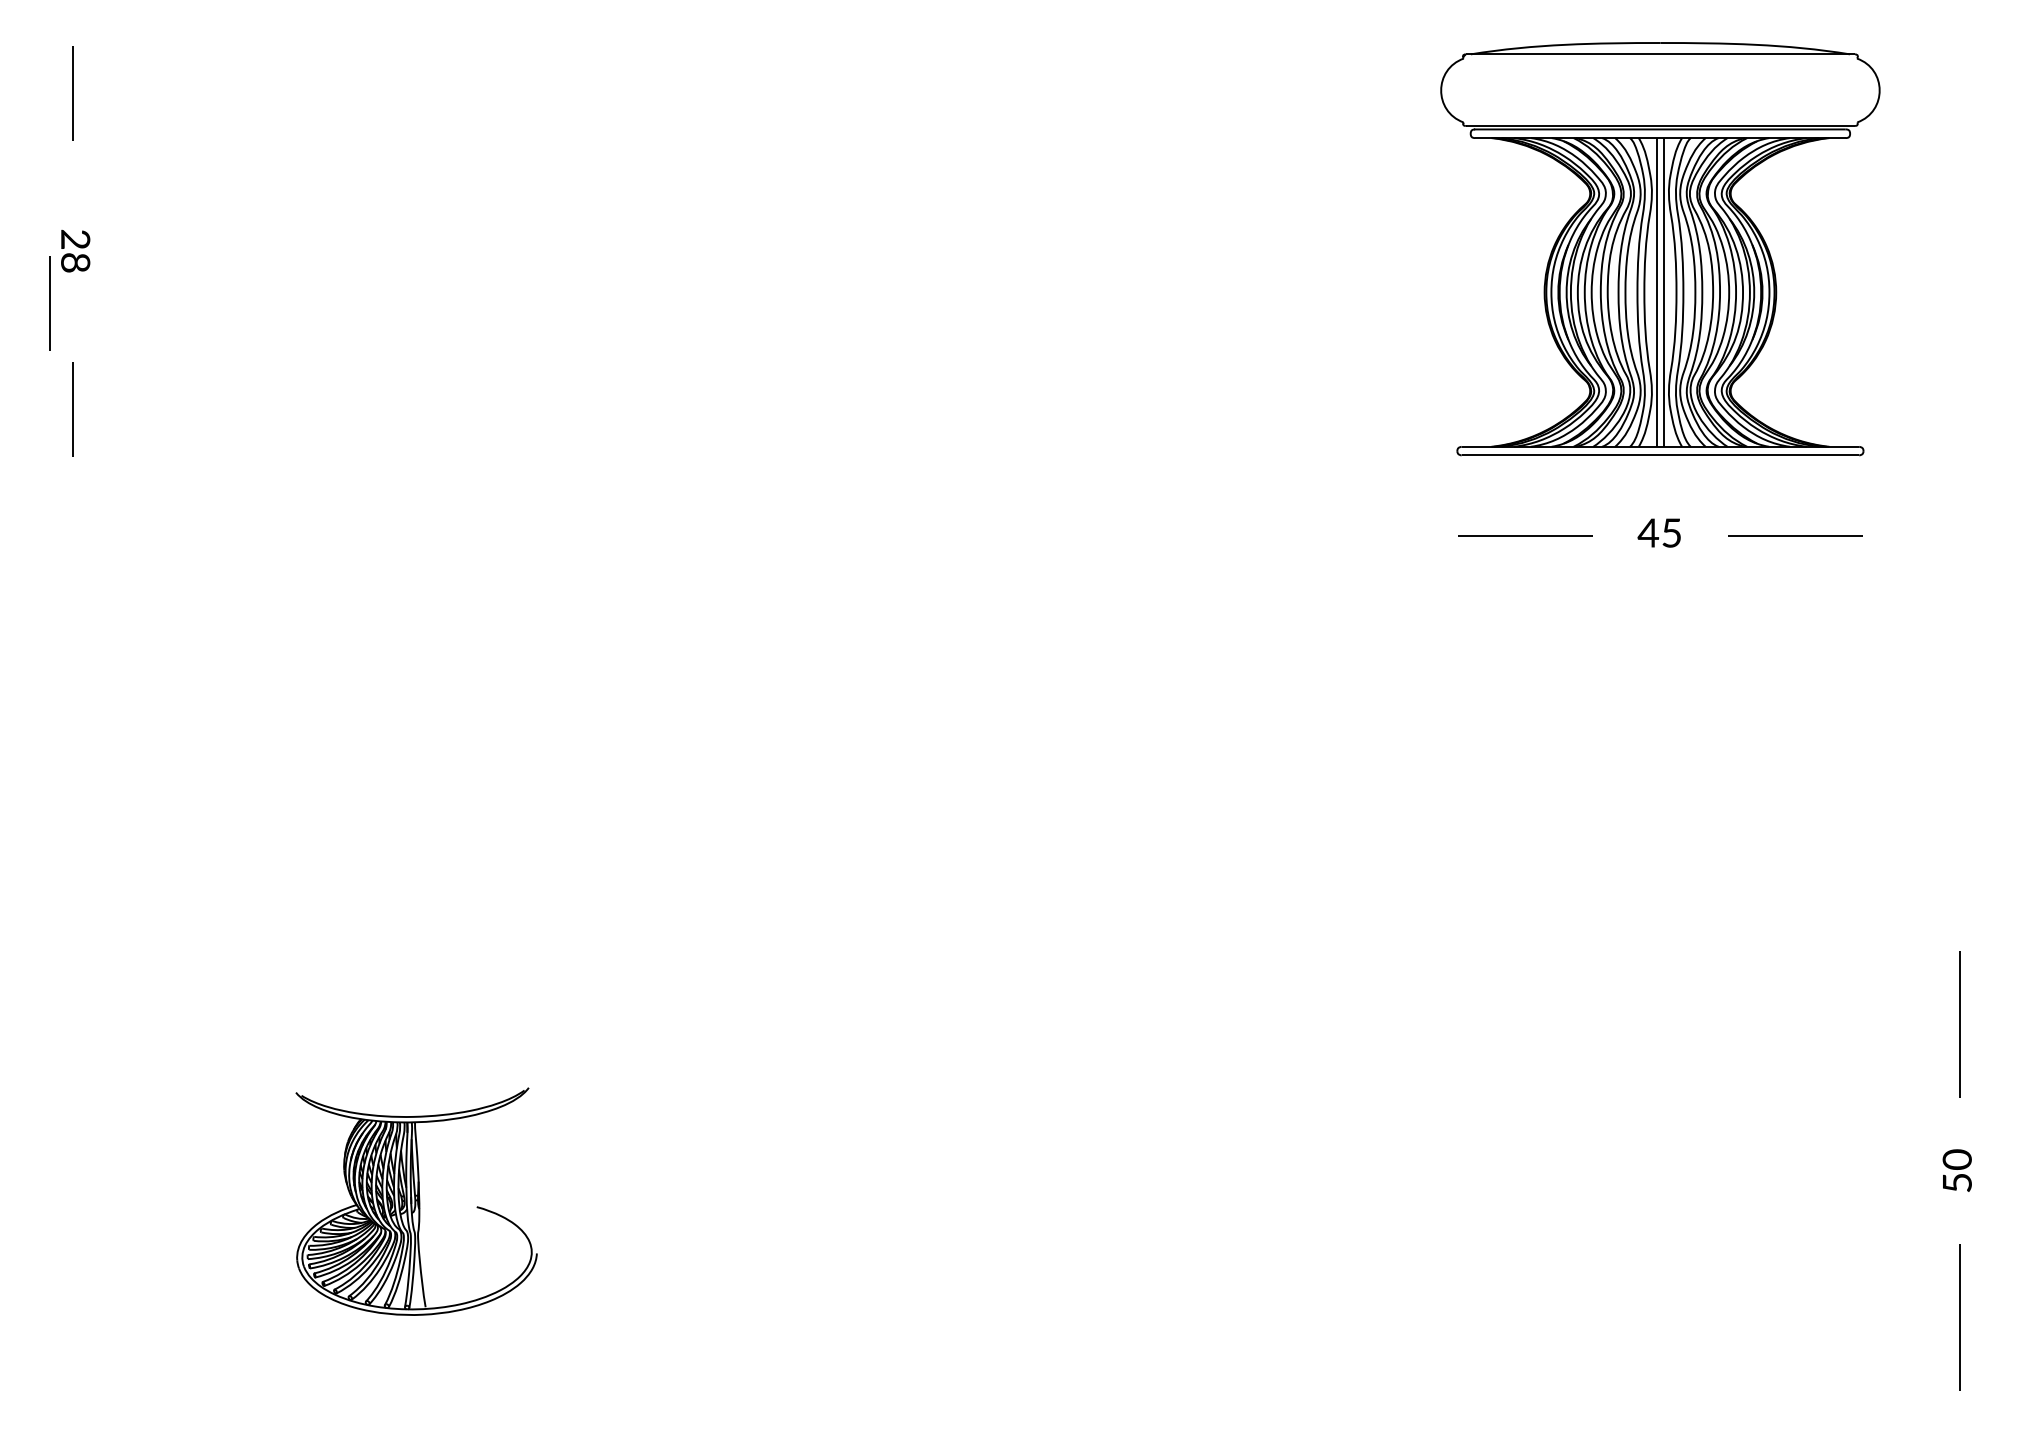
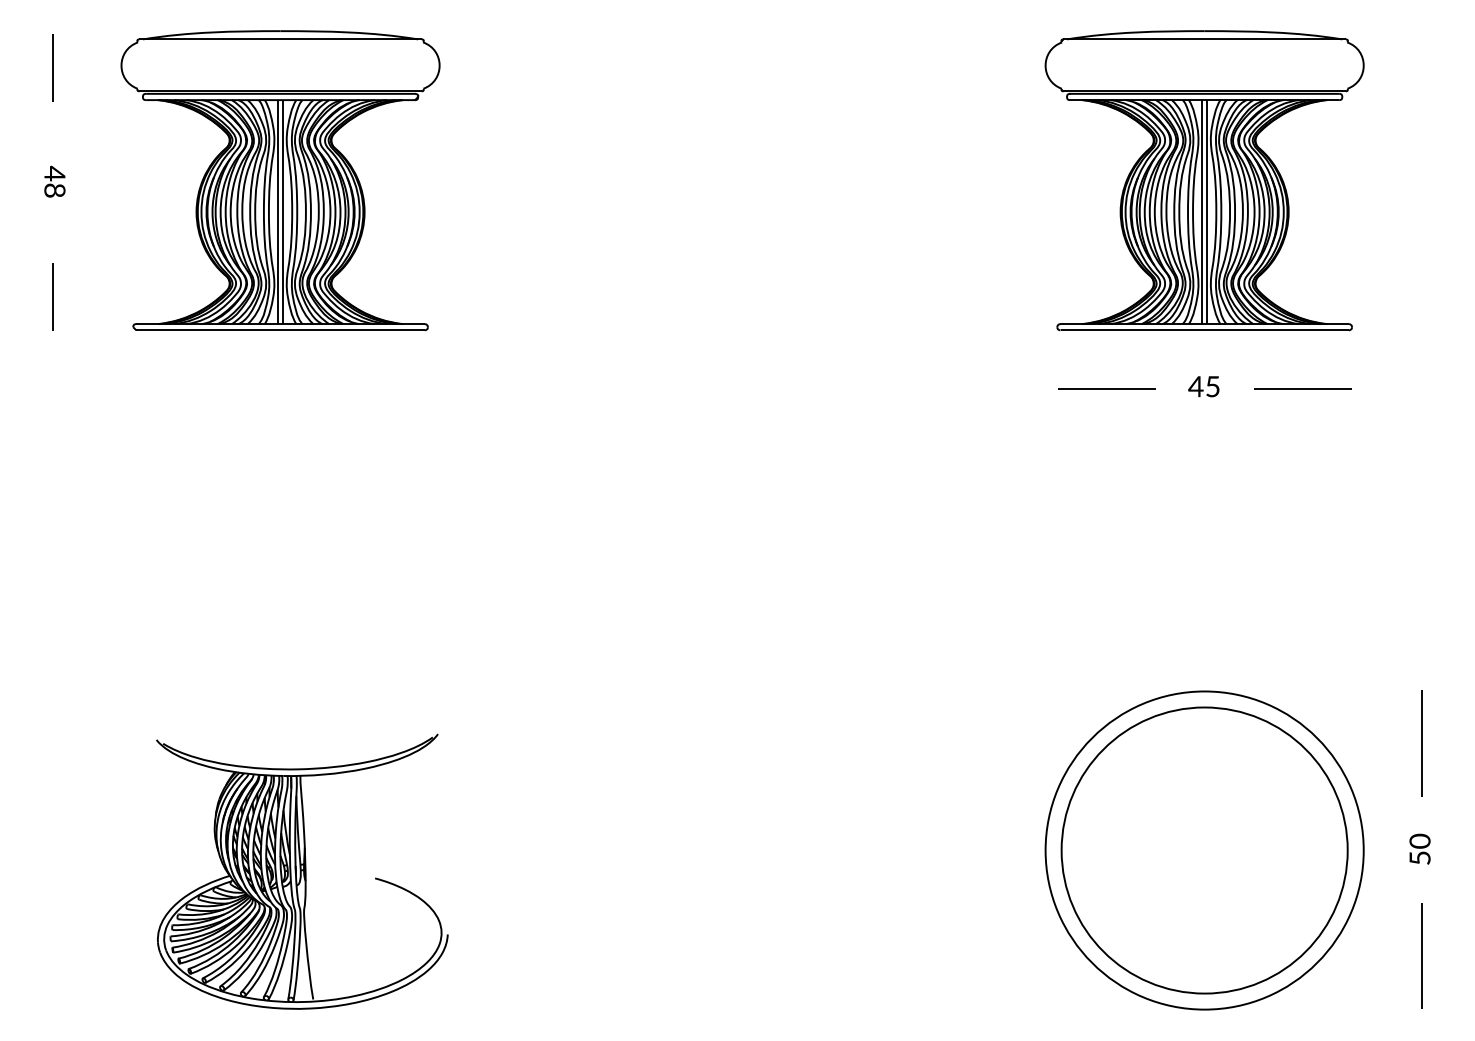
text: (75, 239) -> (54, 173), 28 -> 48
part: (386, 249) -> (280, 180), added
line: (49, 303) -> (35, 220), removed
part: (1660, 1172) -> (1204, 850), added
part: (416, 1201) -> (302, 871), size x1.67

